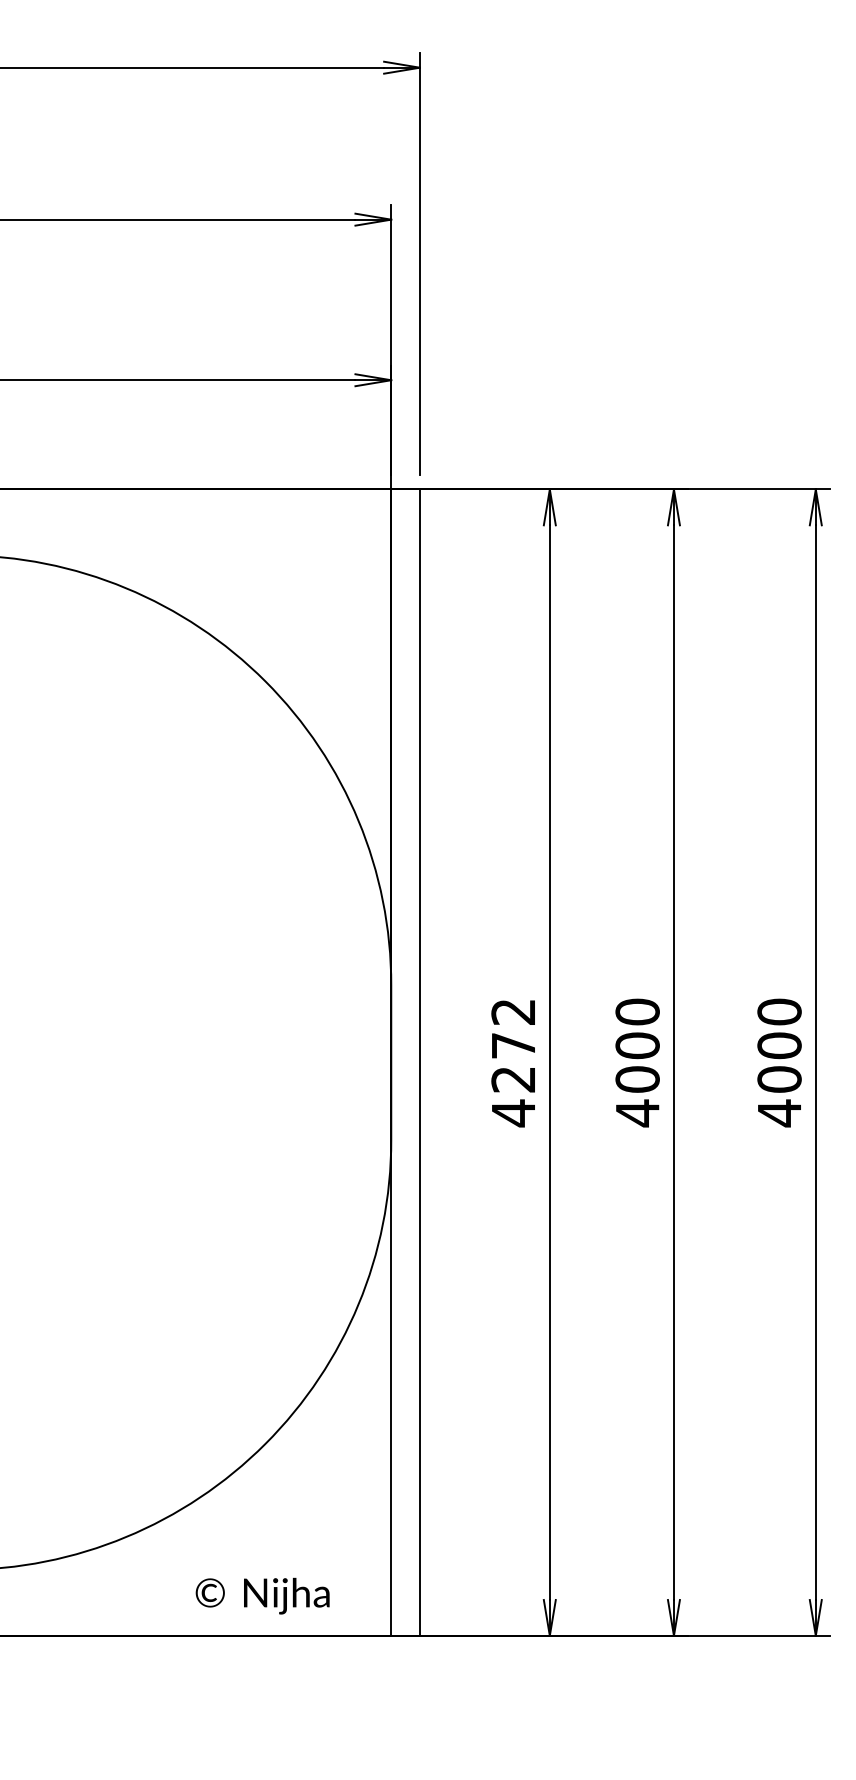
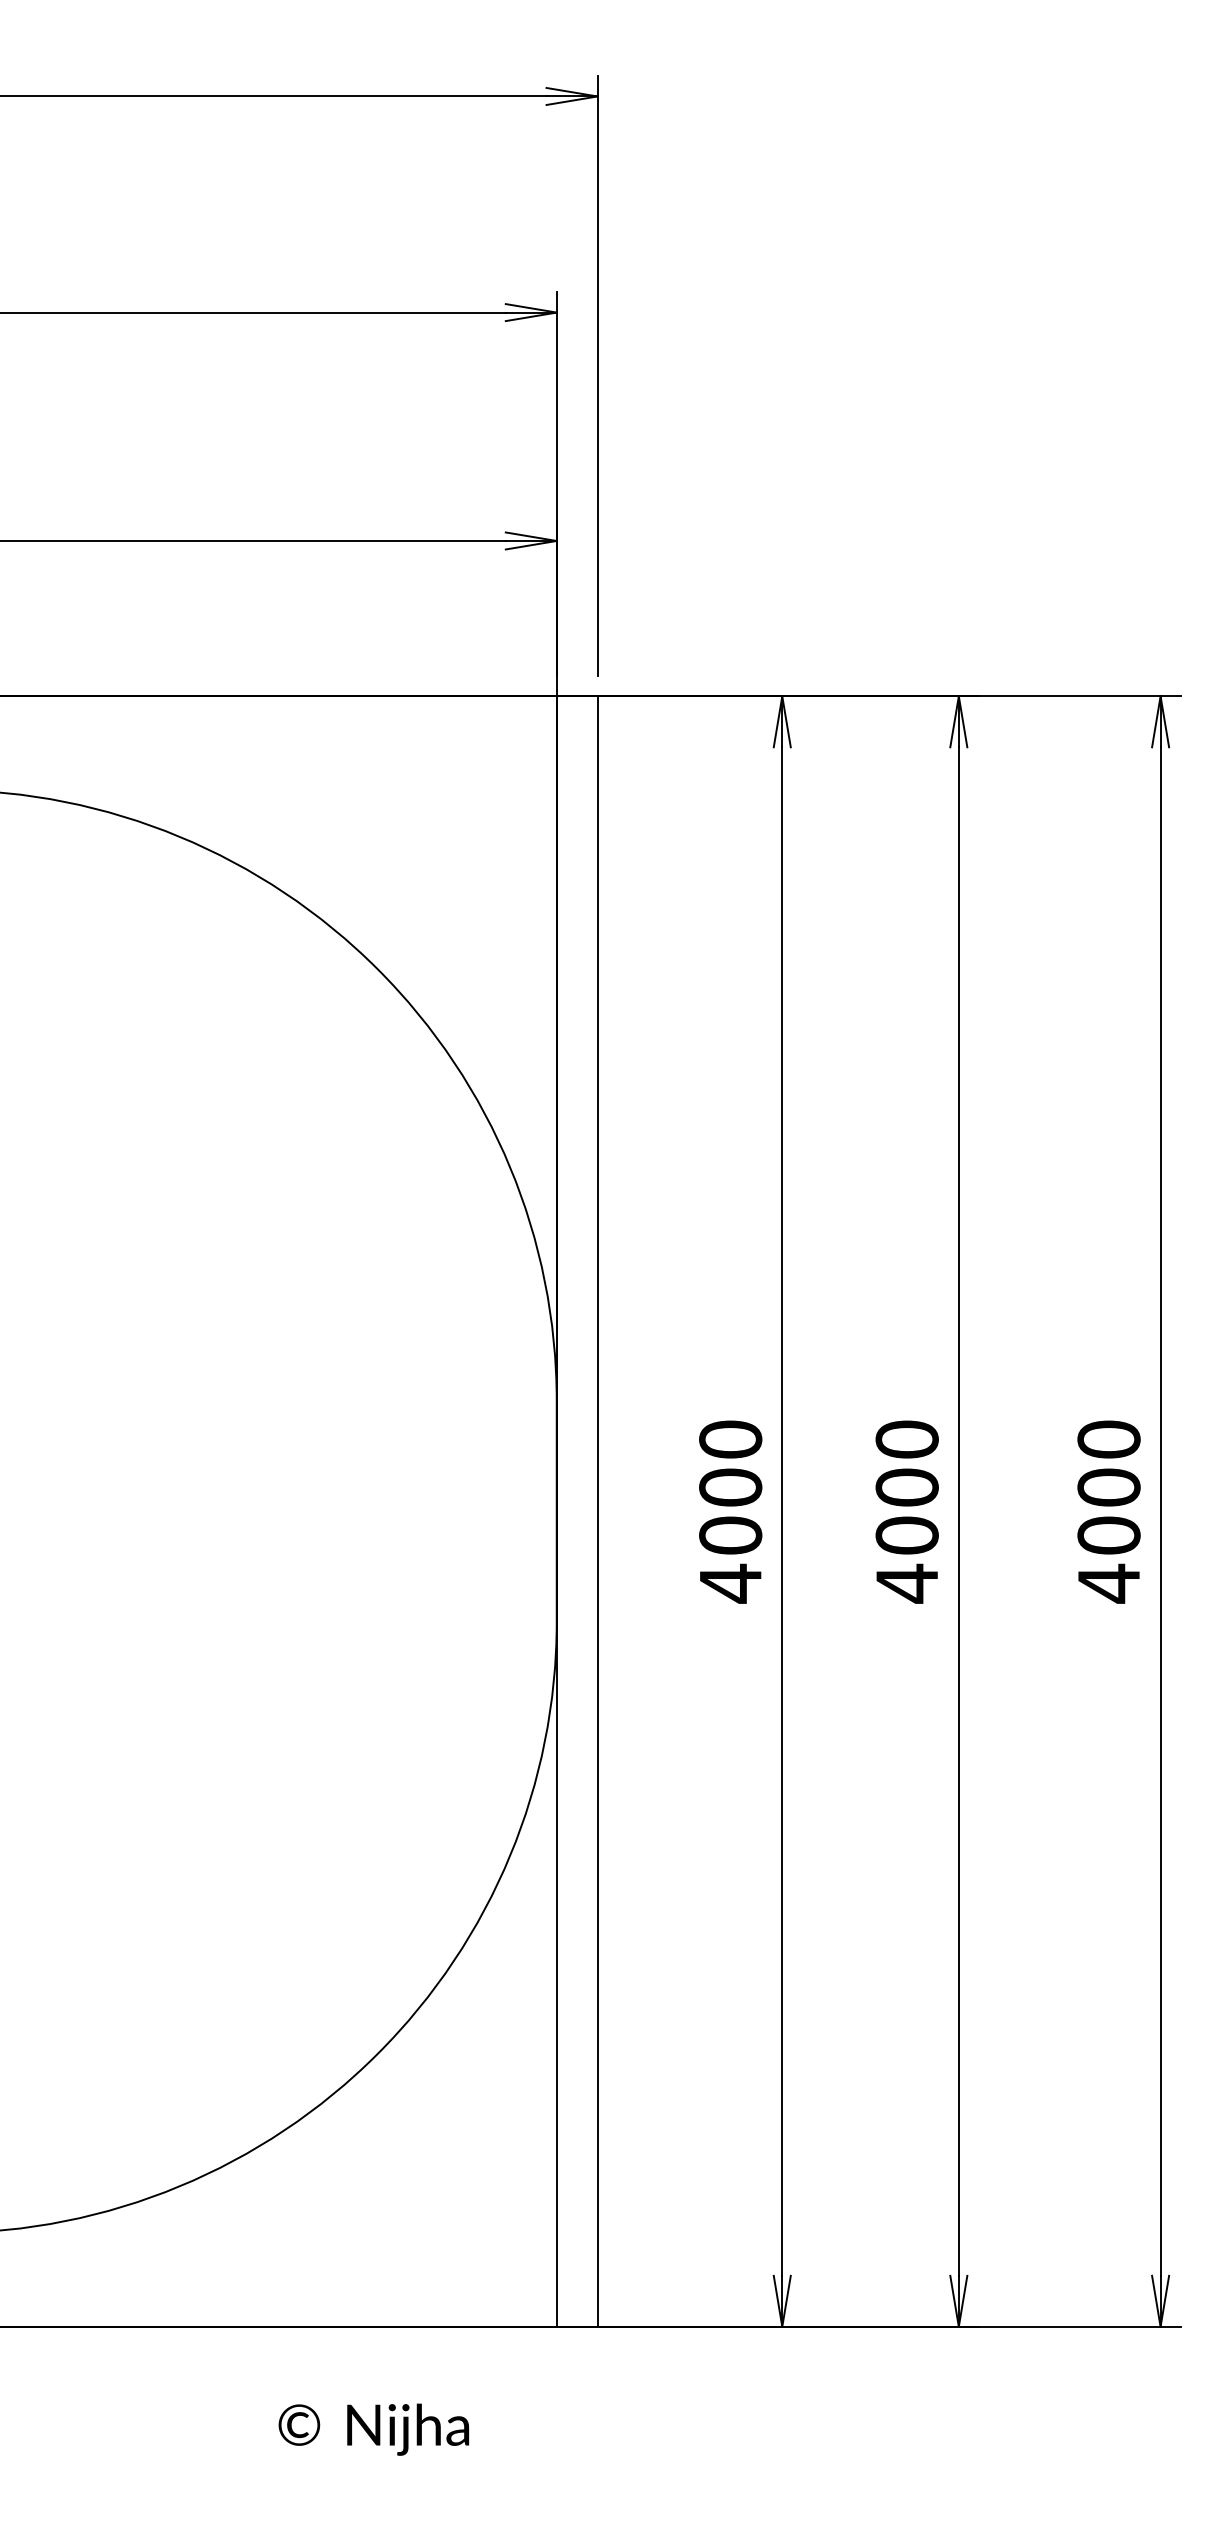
text: (513, 1045) -> (730, 1487), 4272 -> 4000
text: (262, 1595) -> (373, 2428), moved

